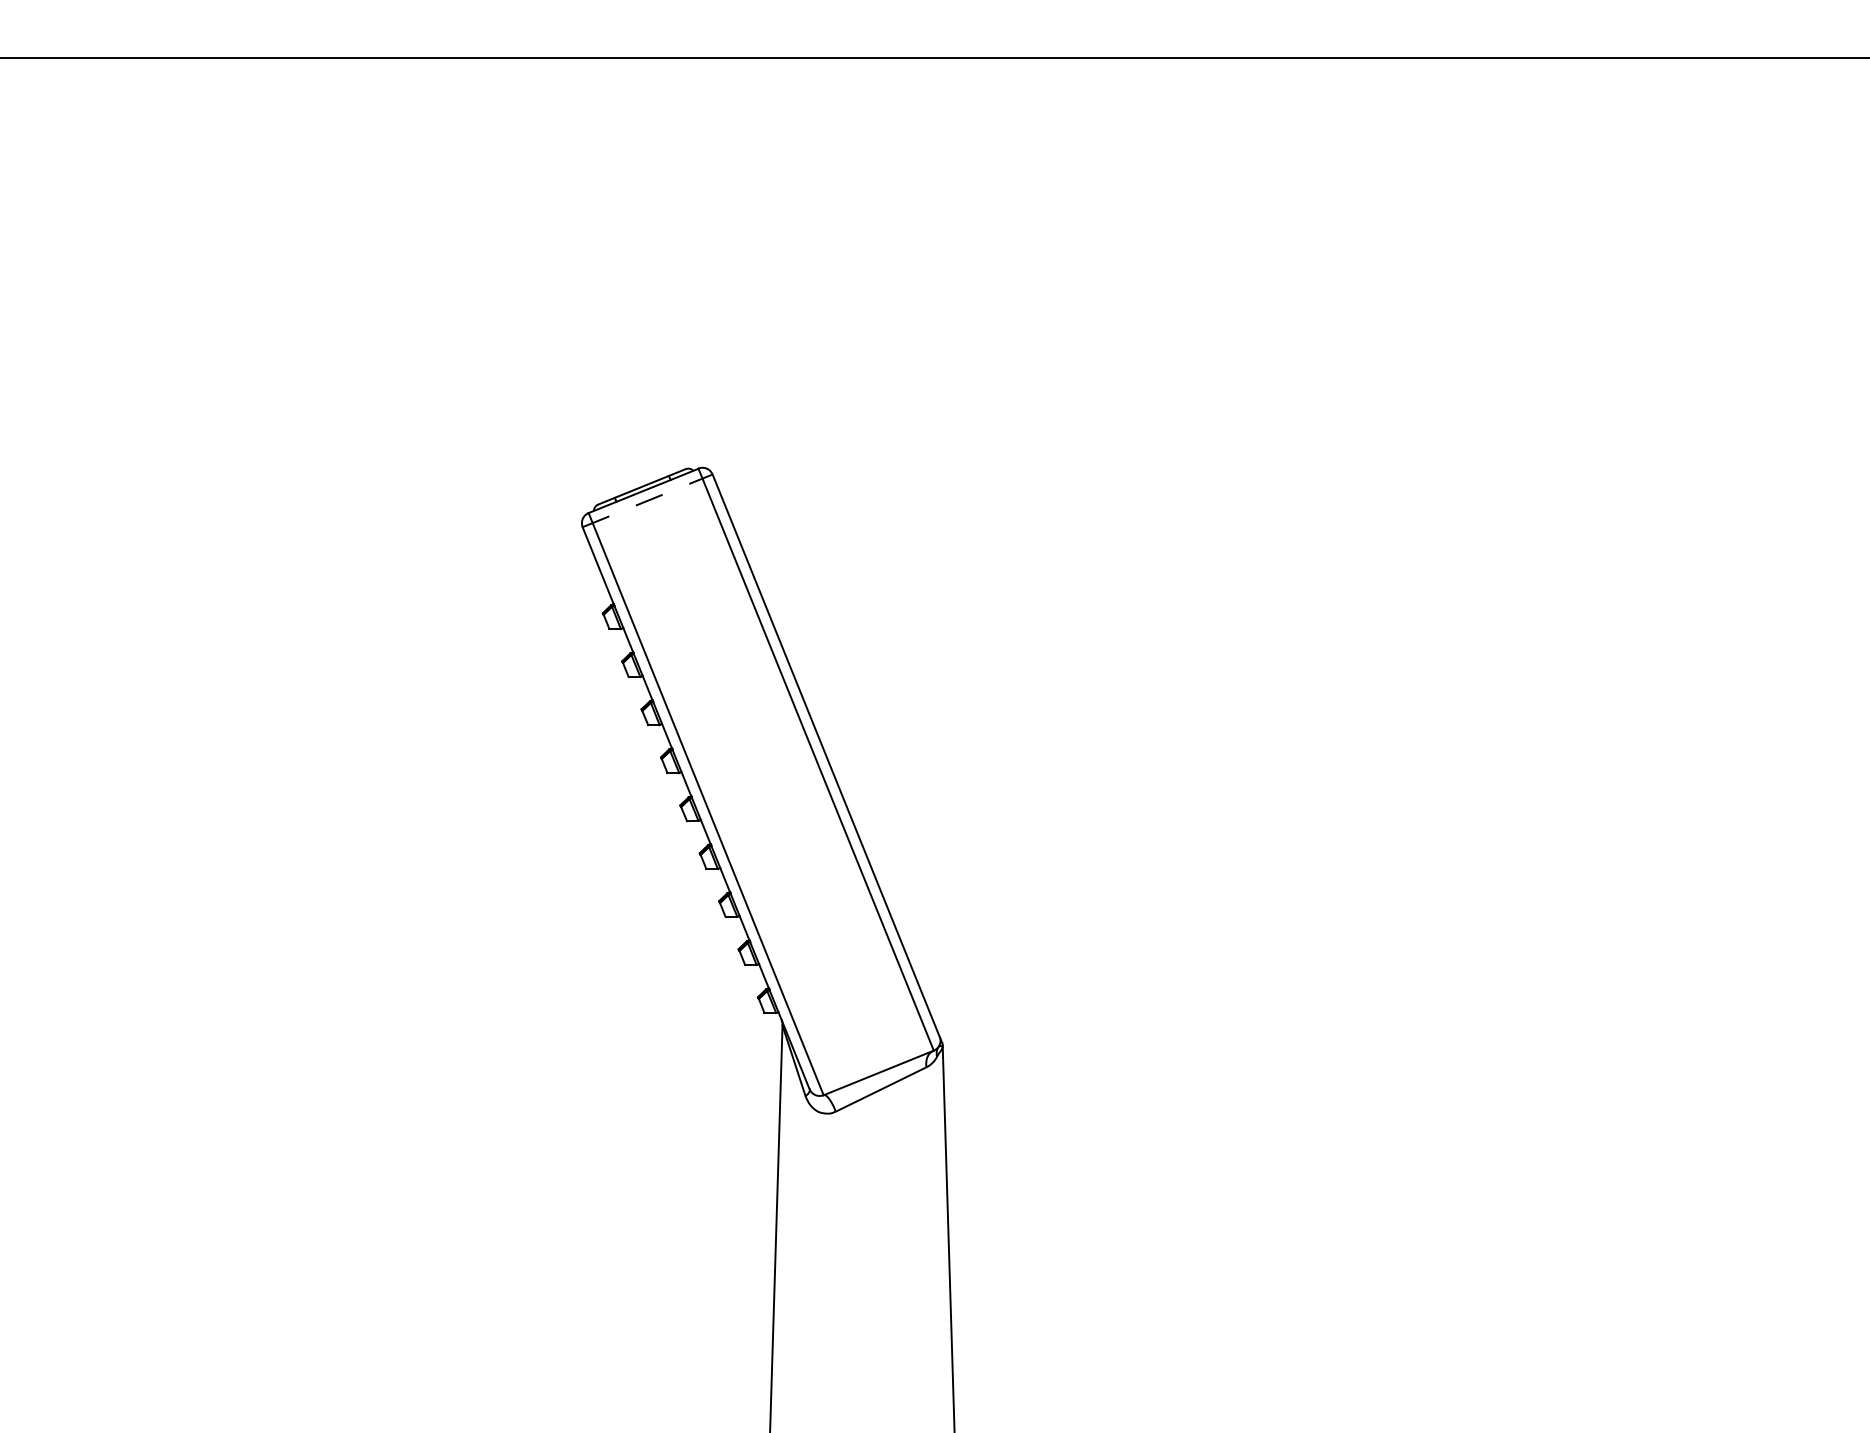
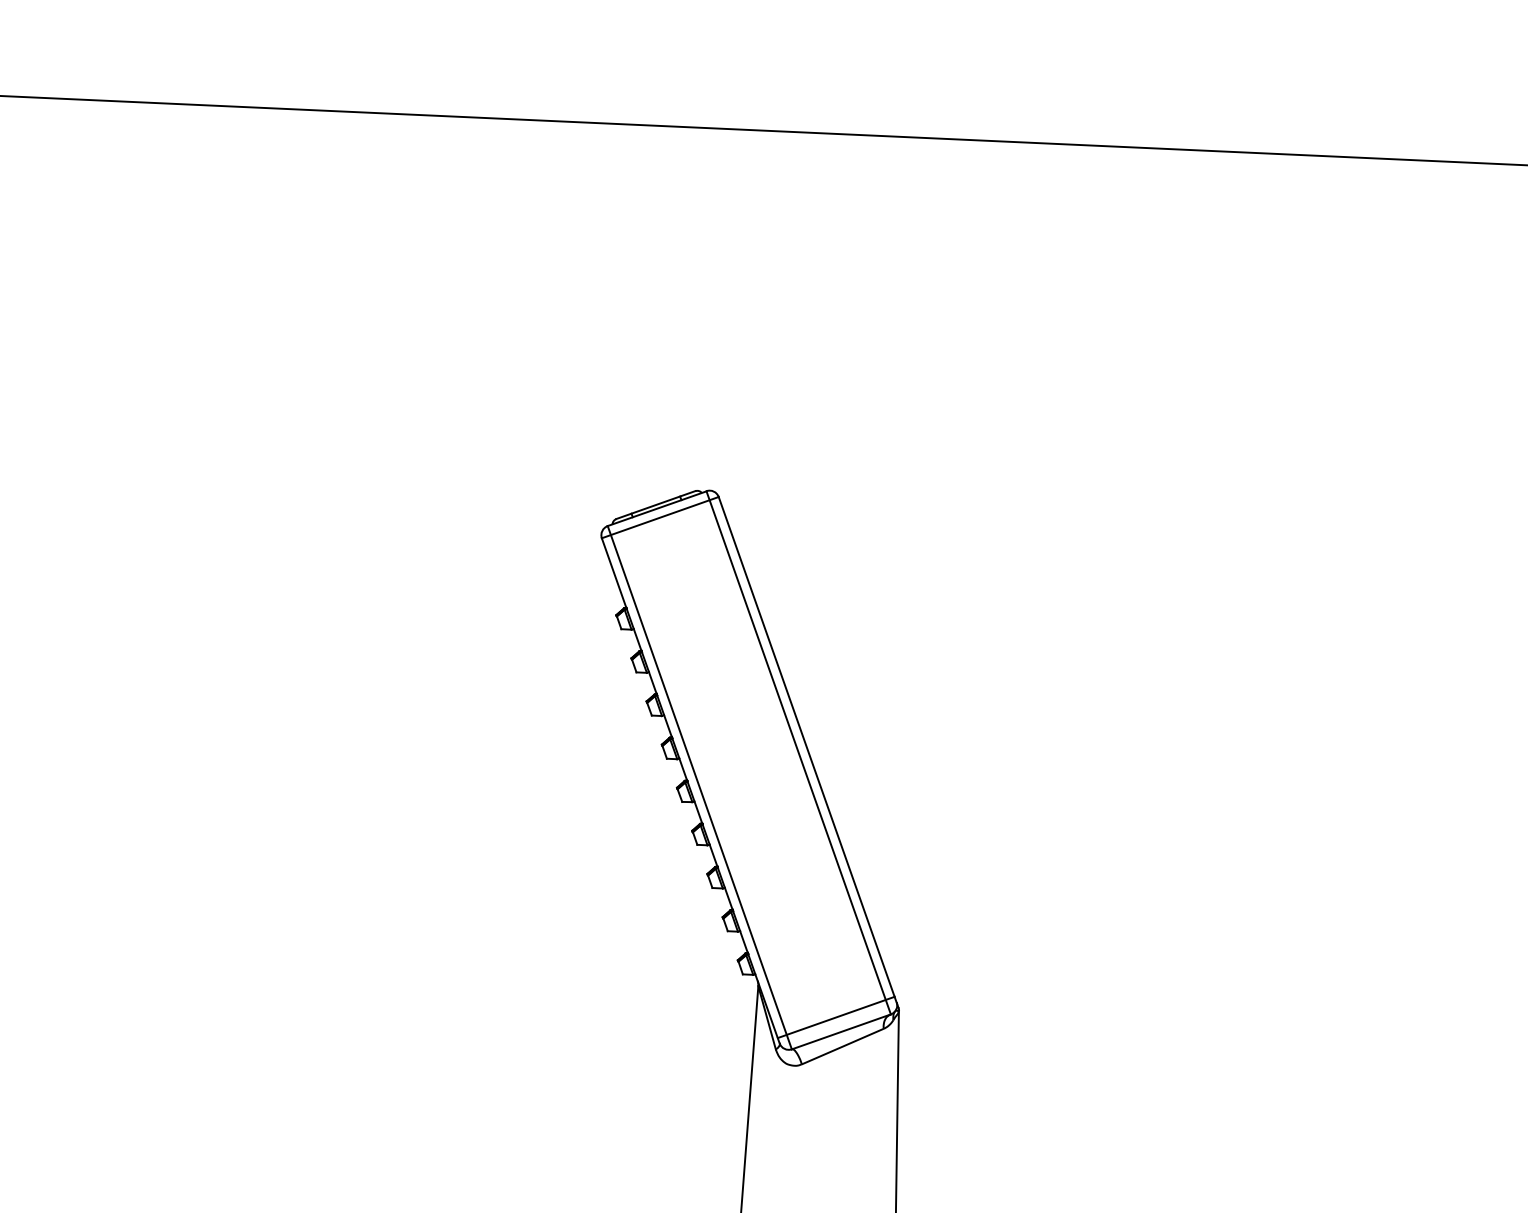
line: (648, 500) -> (661, 517), dashed -> solid
line: (872, 1056) -> (836, 1017), added

